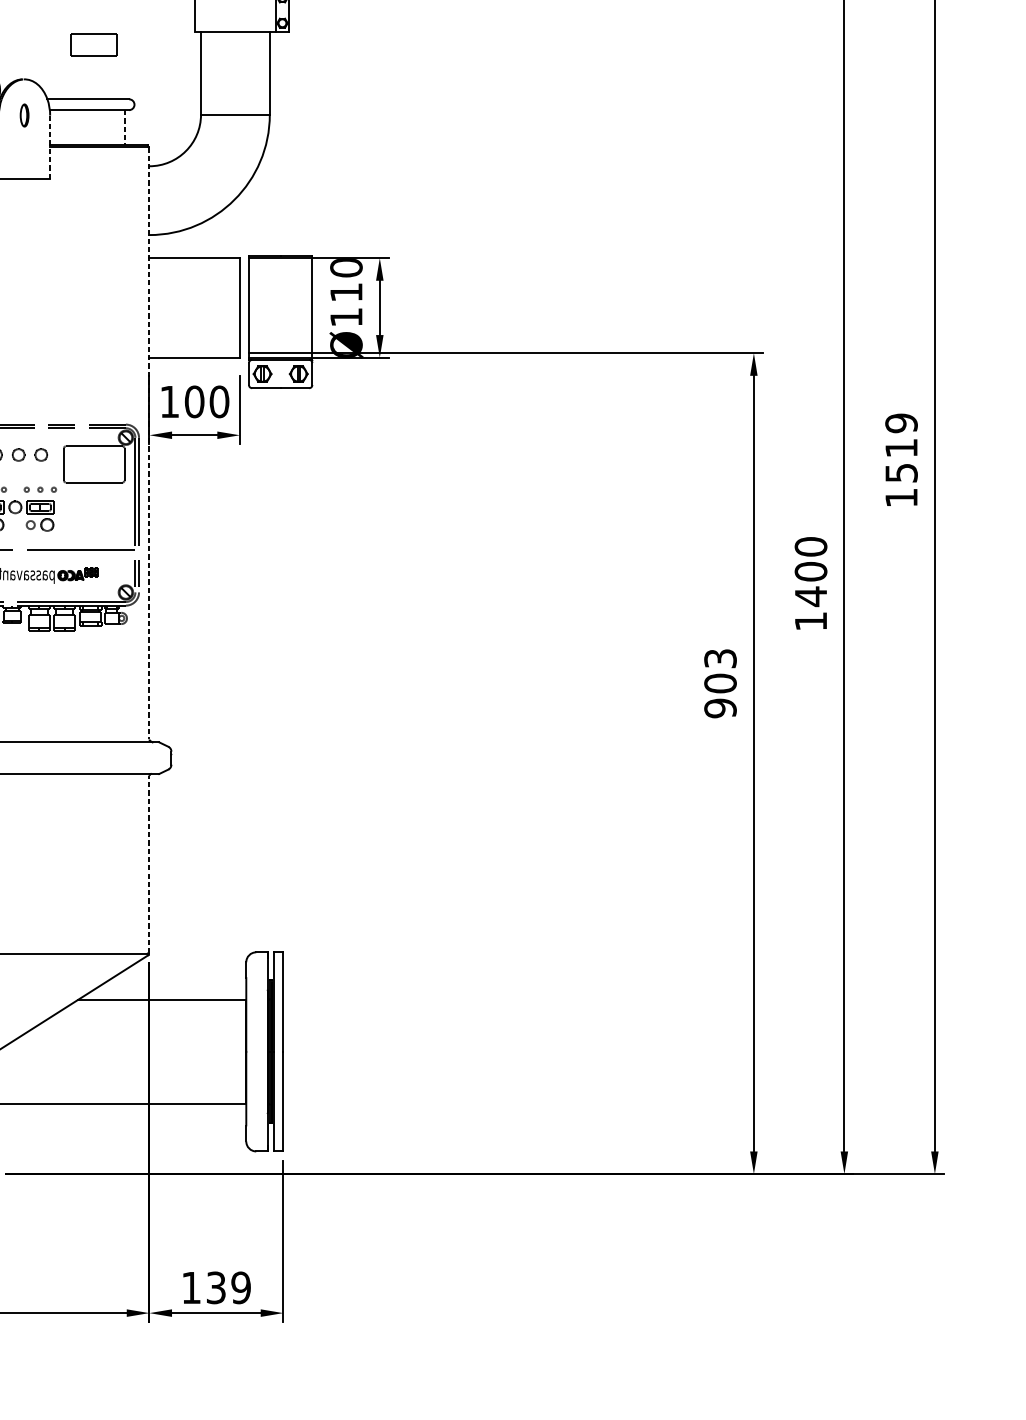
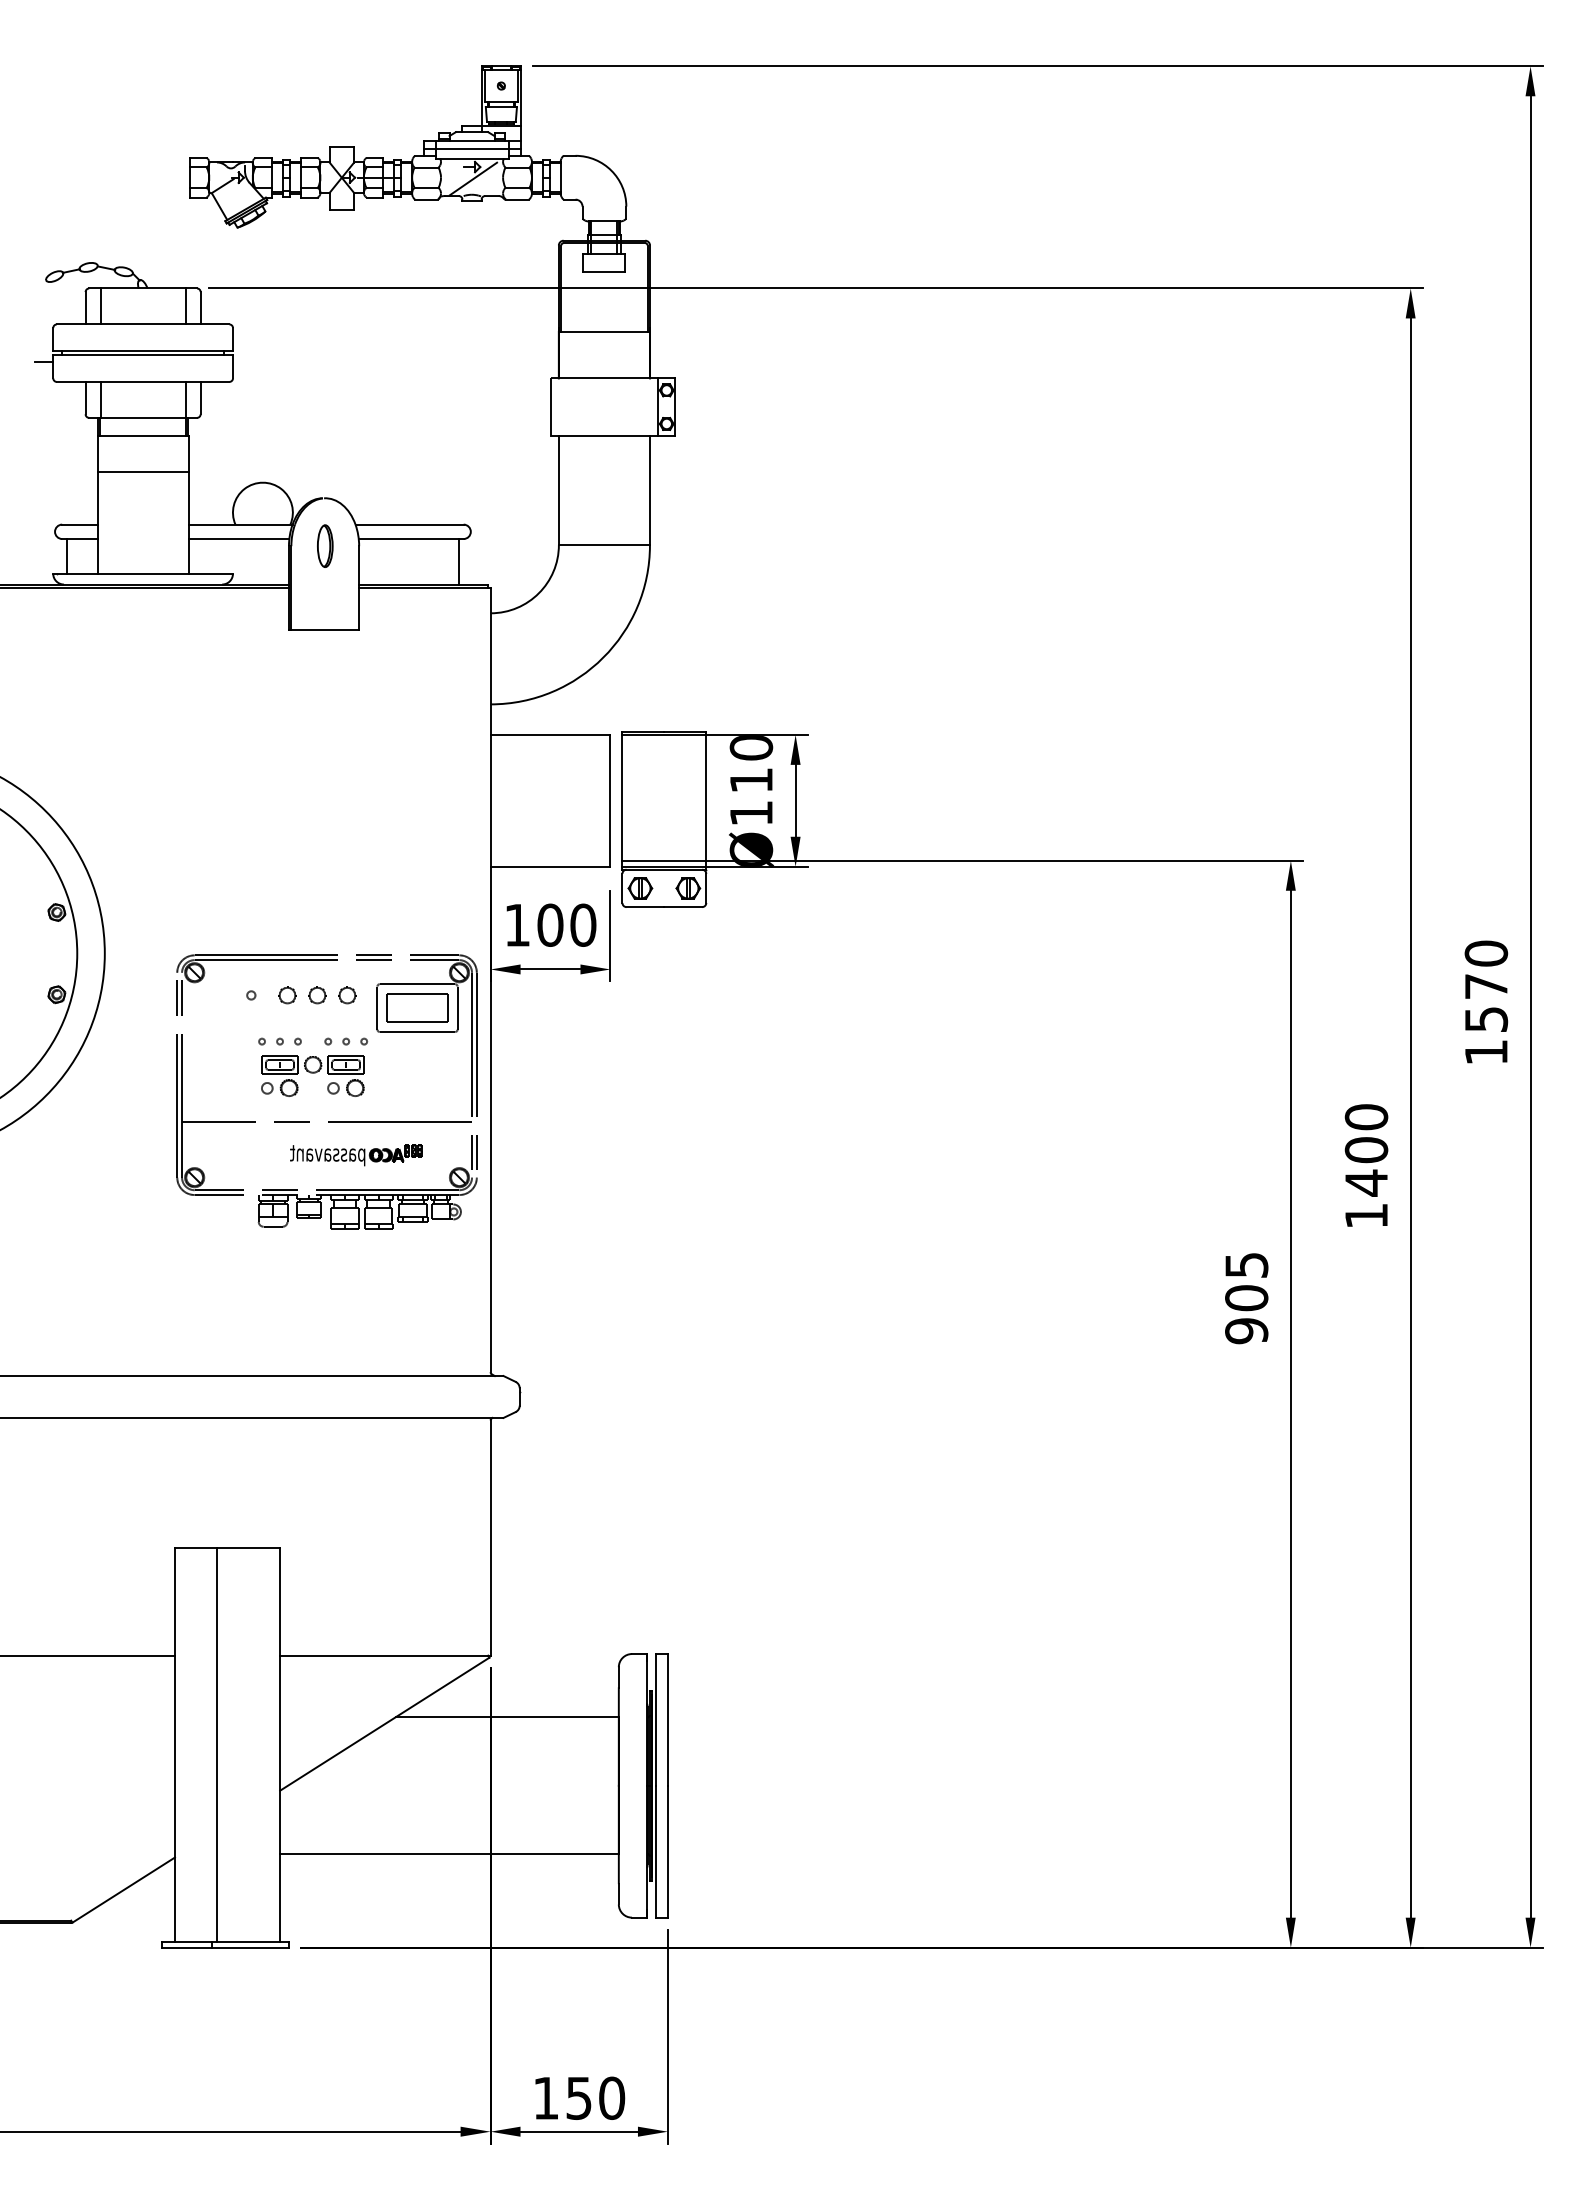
part: (94, 44) -> (417, 1007), moved
part: (24, 115) -> (325, 545), size x1.43
line: (125, 127) -> (458, 561), dashed -> solid
line: (50, 147) -> (359, 588), dashed -> solid
text: (901, 435) -> (1486, 969), 1519 -> 1570
line: (149, 443) -> (490, 980), dashed -> solid
text: (720, 658) -> (1246, 1265), 903 -> 905
line: (149, 865) -> (490, 1538), dashed -> solid
text: (229, 1287) -> (596, 2097), 139 -> 150

